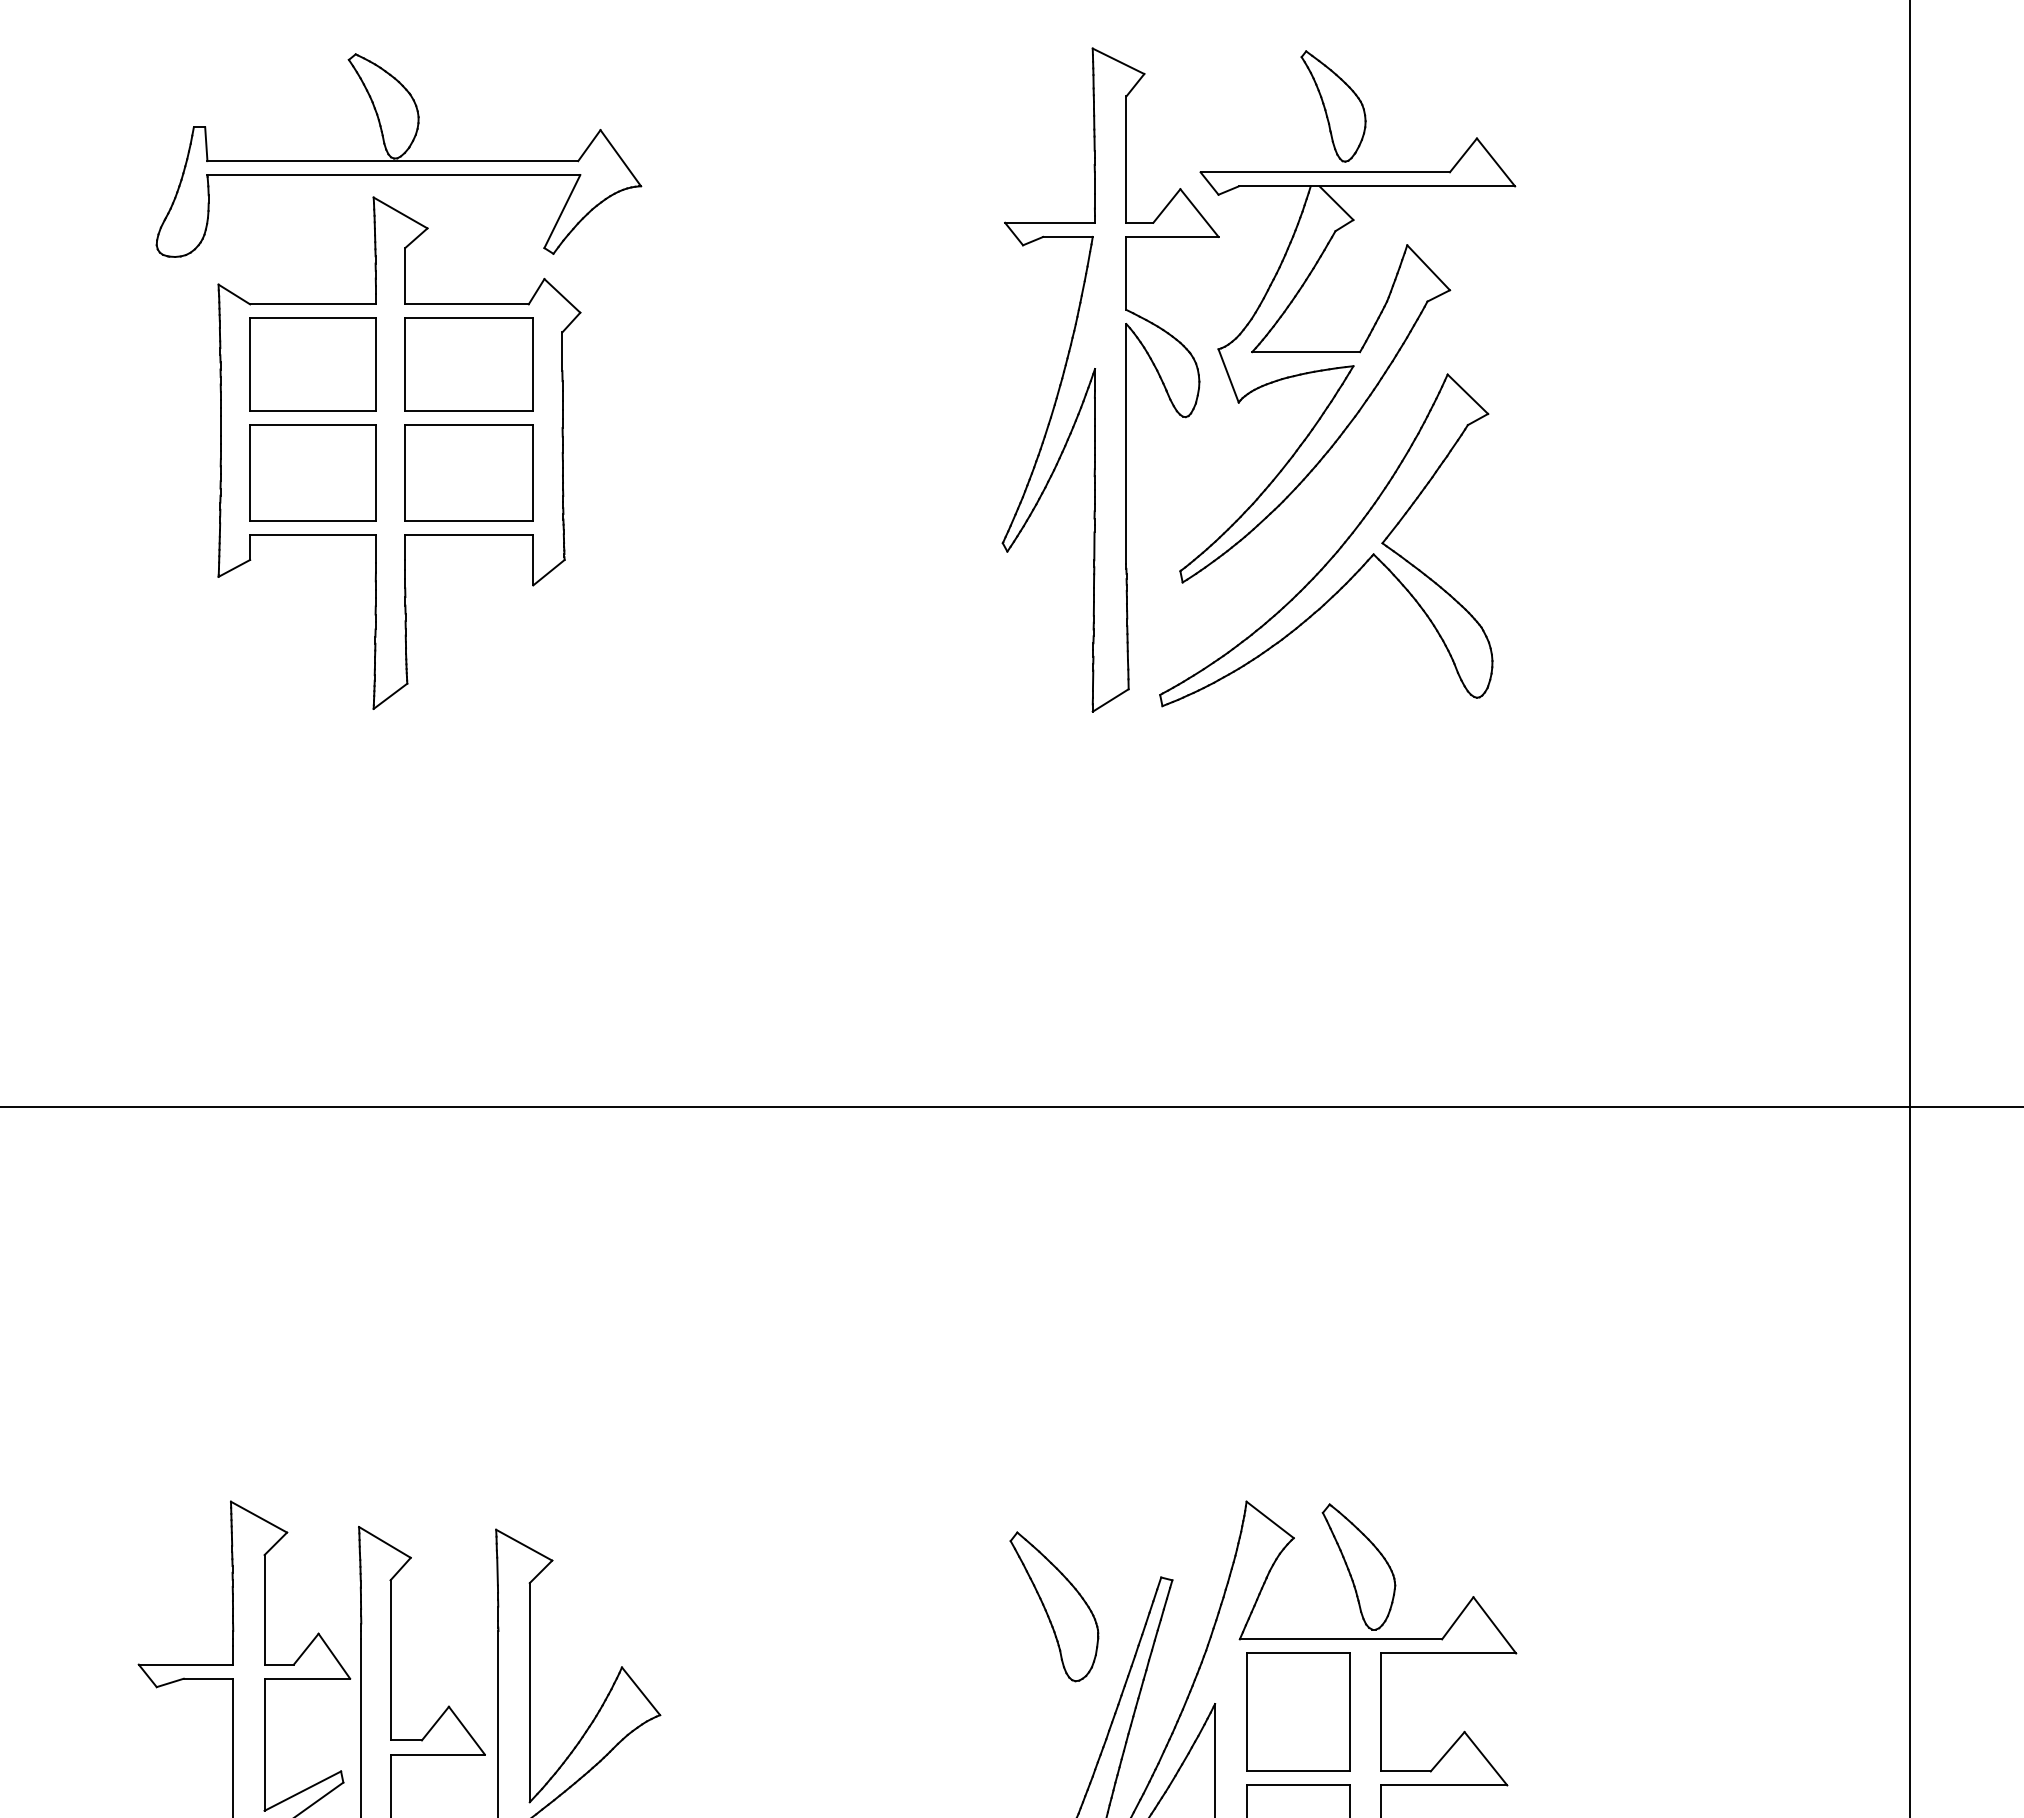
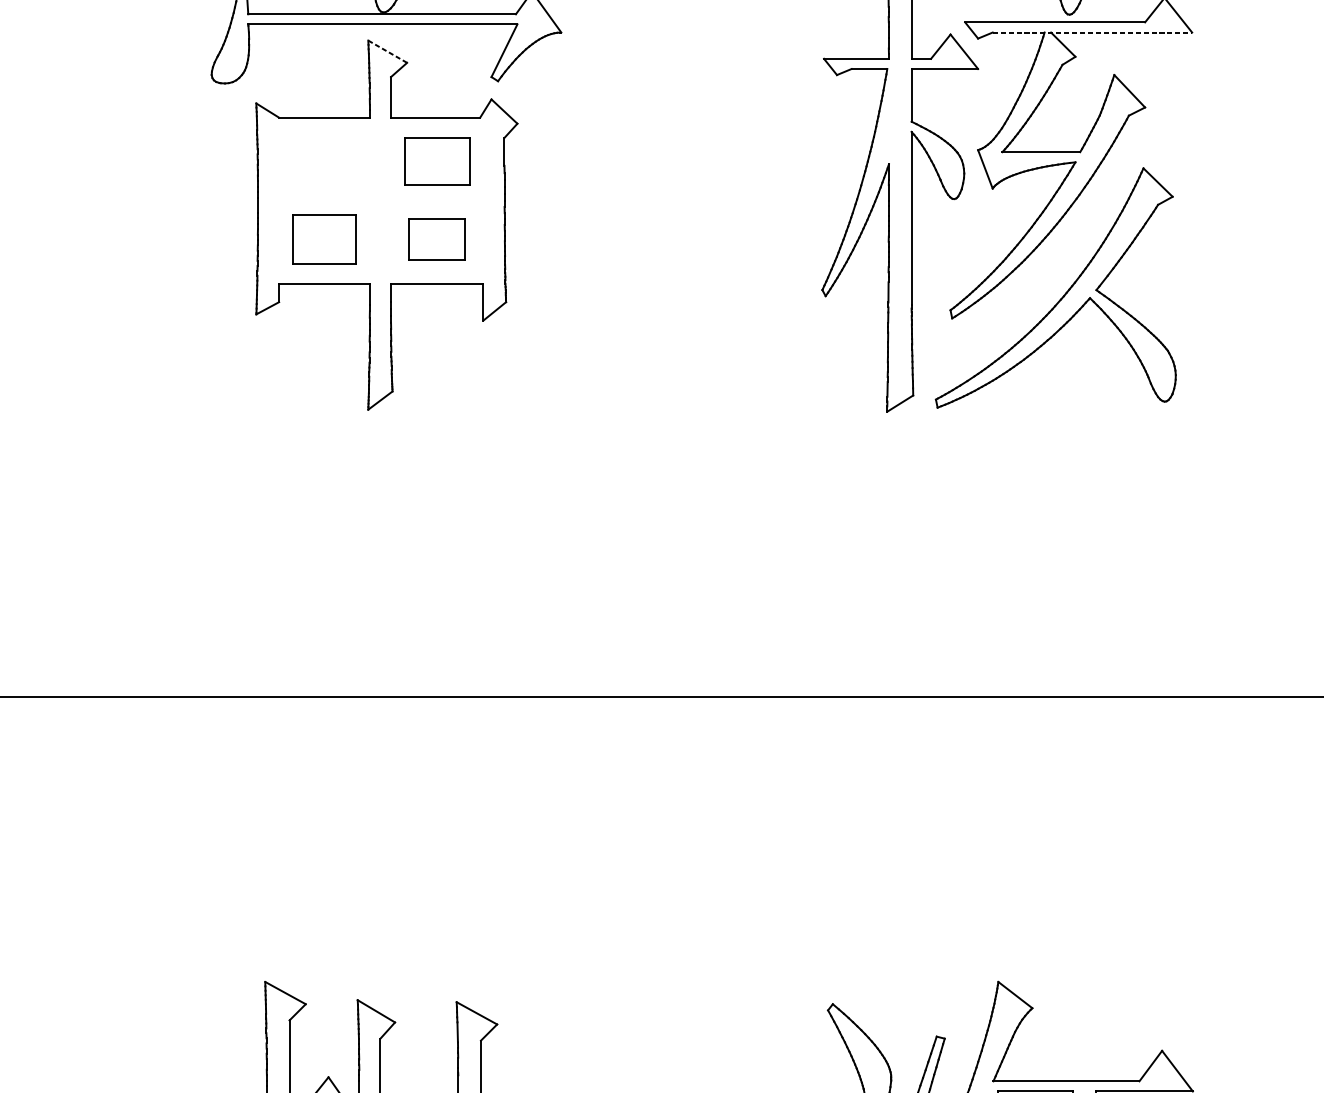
line: (1377, 186) -> (1092, 32), solid -> dashed
line: (400, 212) -> (387, 51), solid -> dashed
part: (312, 364) -> (324, 161), removed
part: (468, 364) -> (436, 161), size x0.7
part: (312, 472) -> (324, 239), size x0.7
part: (468, 472) -> (436, 239), size x0.6
part: (1358, 1566) -> (1079, 1028), removed

